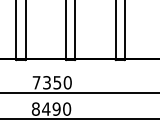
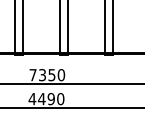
text: (35, 108) -> (32, 98), 8490 -> 4490

